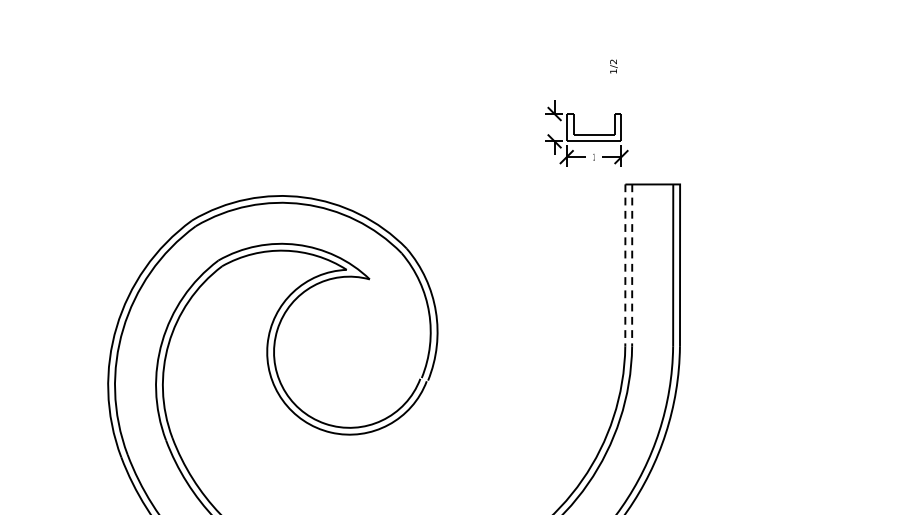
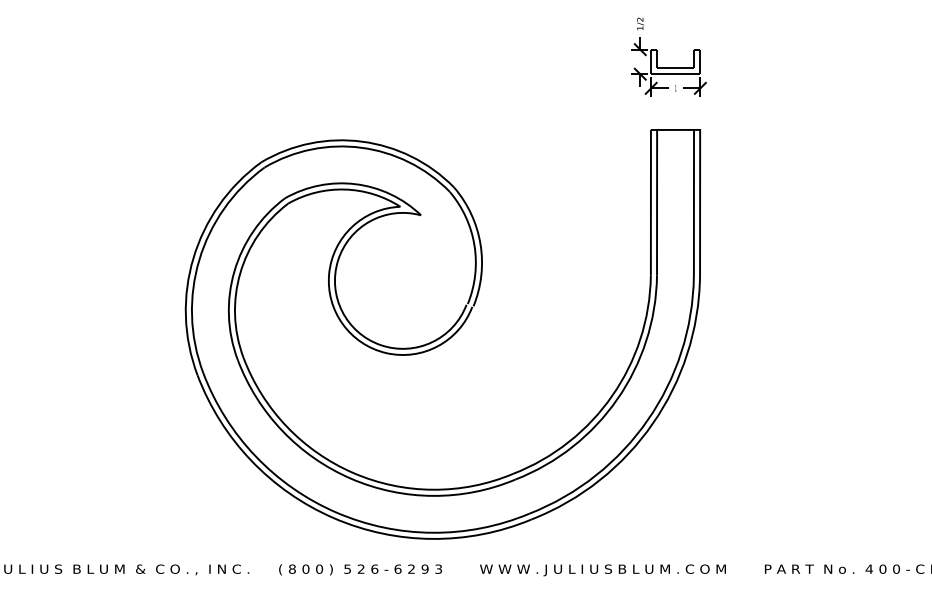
part: (585, 132) -> (668, 66), moved
line: (624, 265) -> (650, 202), dashed -> solid
line: (632, 265) -> (657, 202), dashed -> solid

